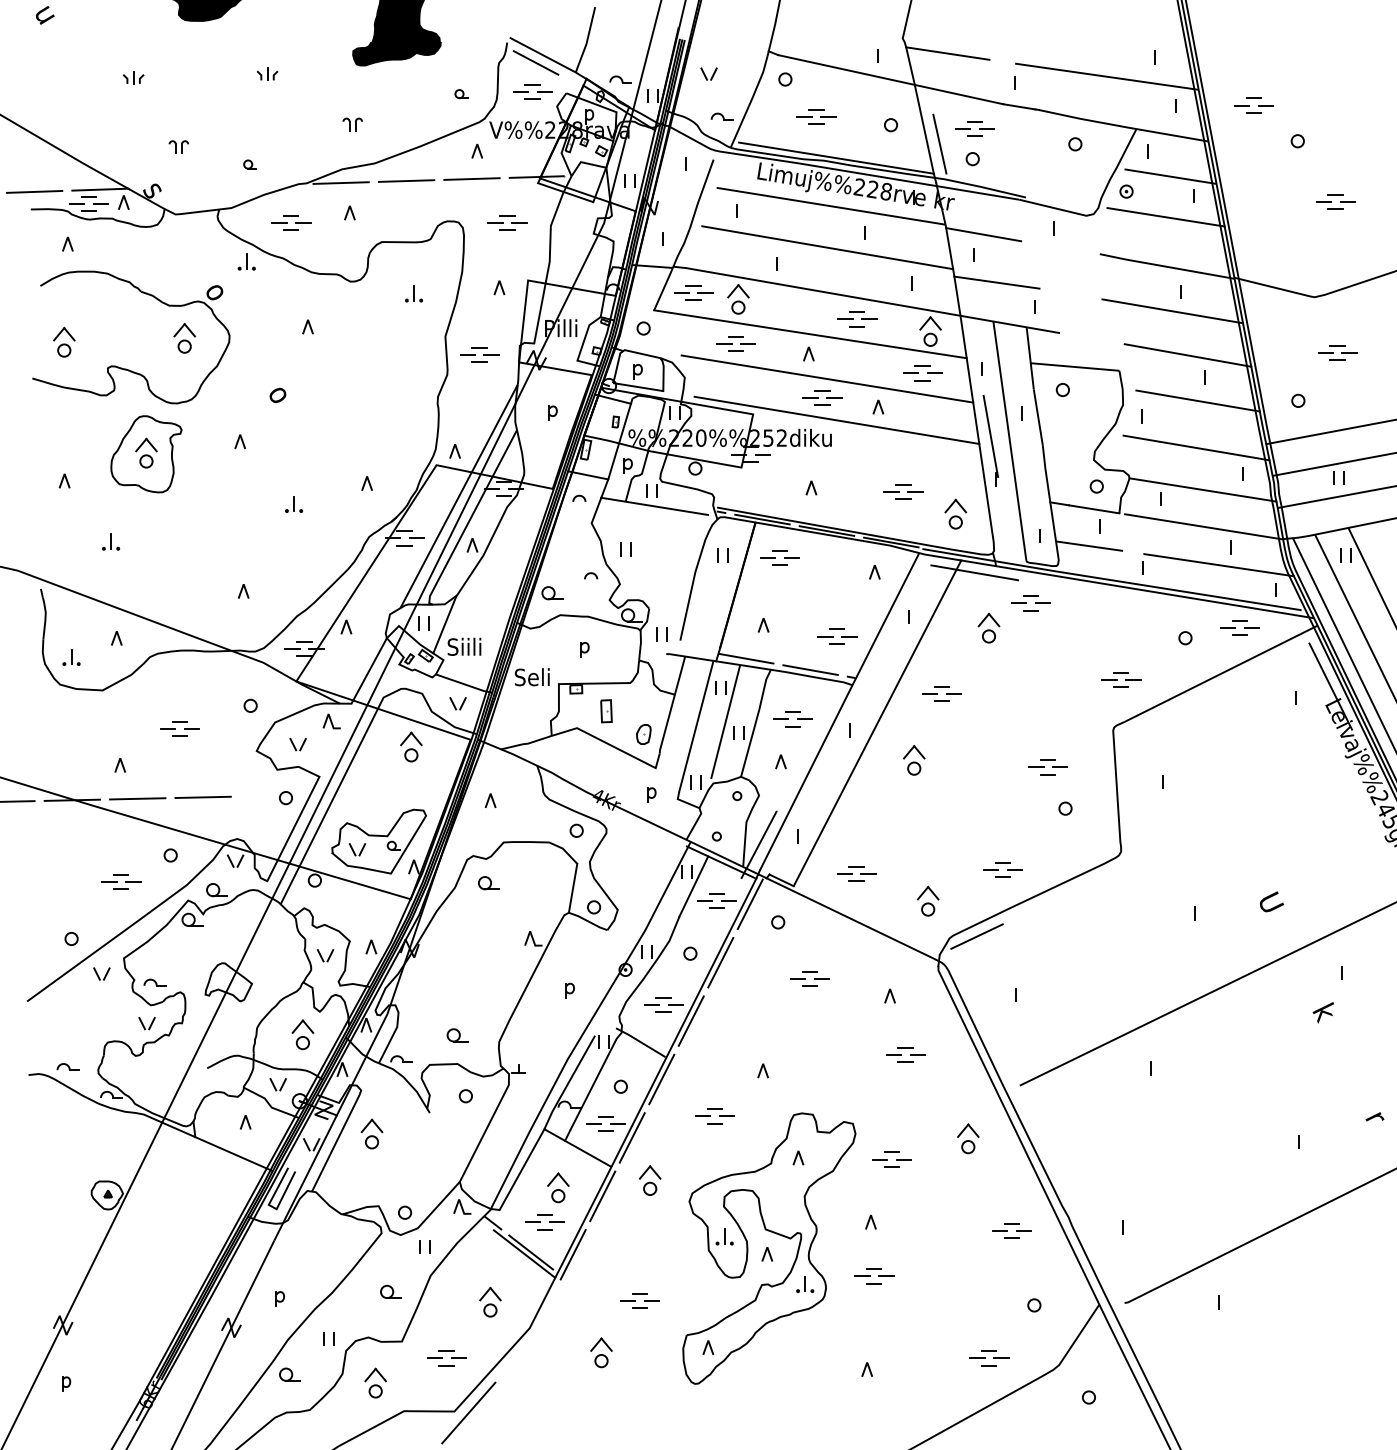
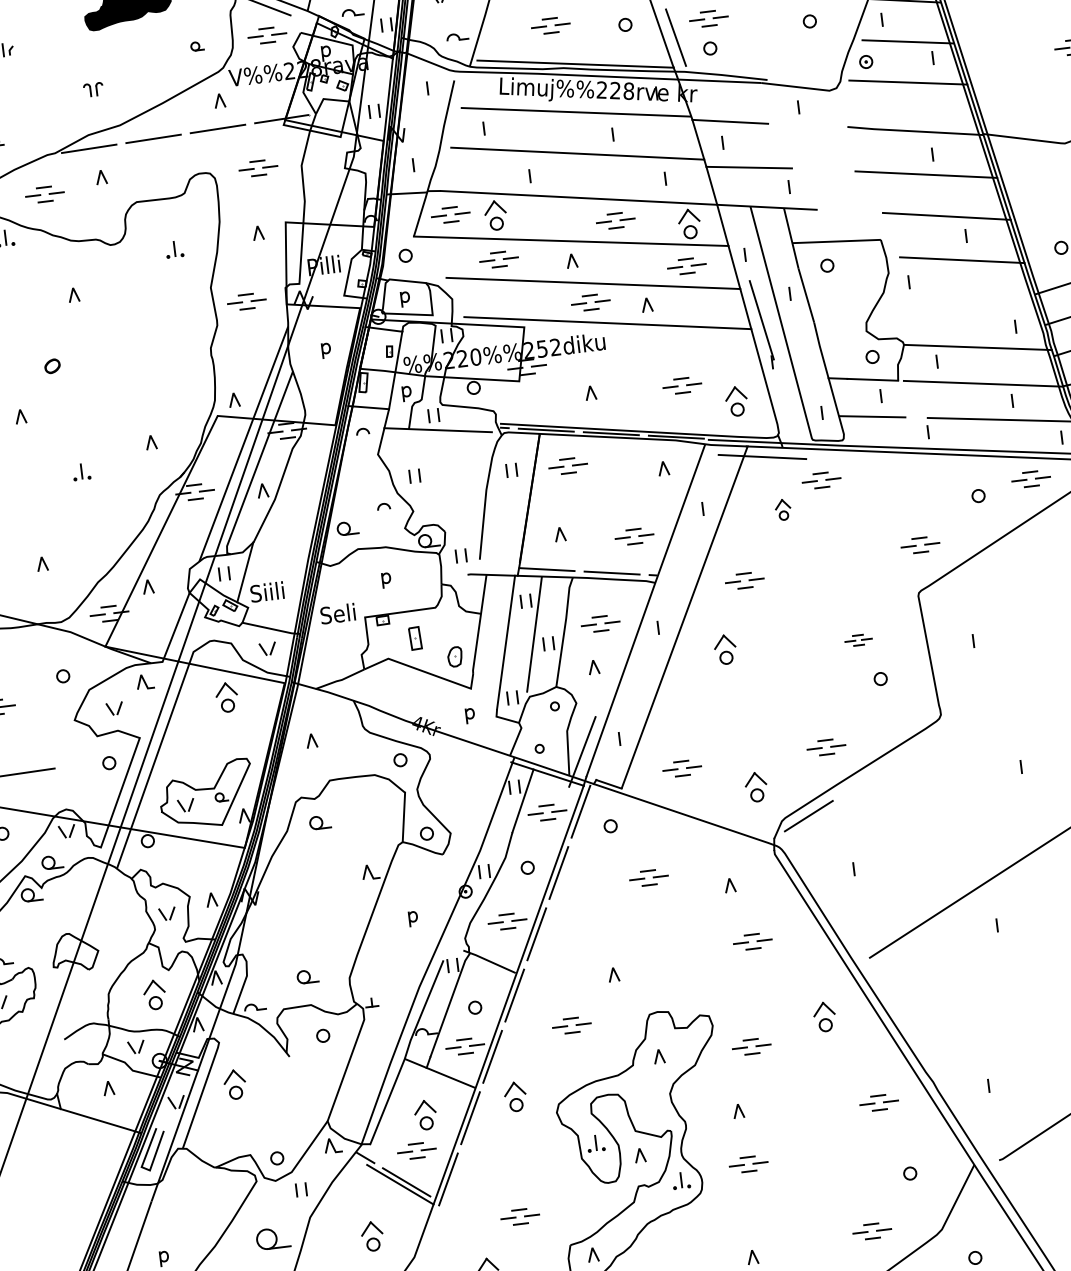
line: (1196, 447) -> (966, 306), removed
part: (988, 627) -> (782, 509), size x0.7
part: (1047, 767) -> (857, 640), size x0.7
part: (390, 1291) -> (272, 1237), size x1.6

